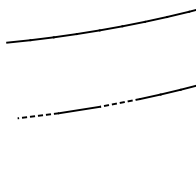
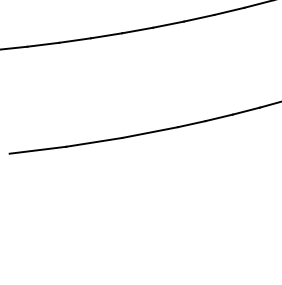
line: (119, 102) -> (149, 132), dashed -> solid
line: (37, 115) -> (37, 150), dashed -> solid

